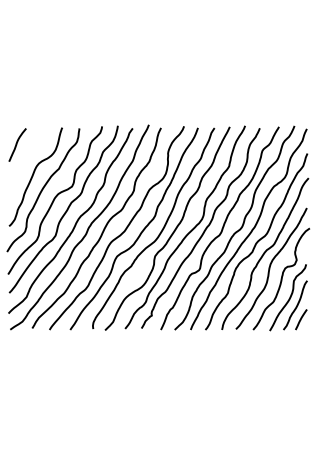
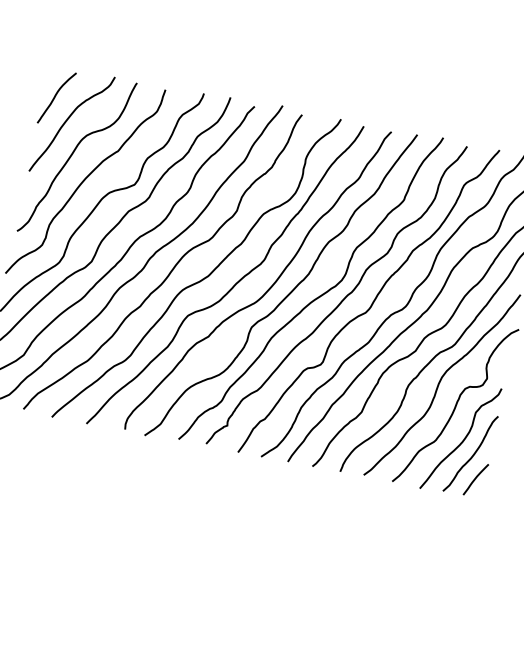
curve: (26, 157) -> (67, 121), added

